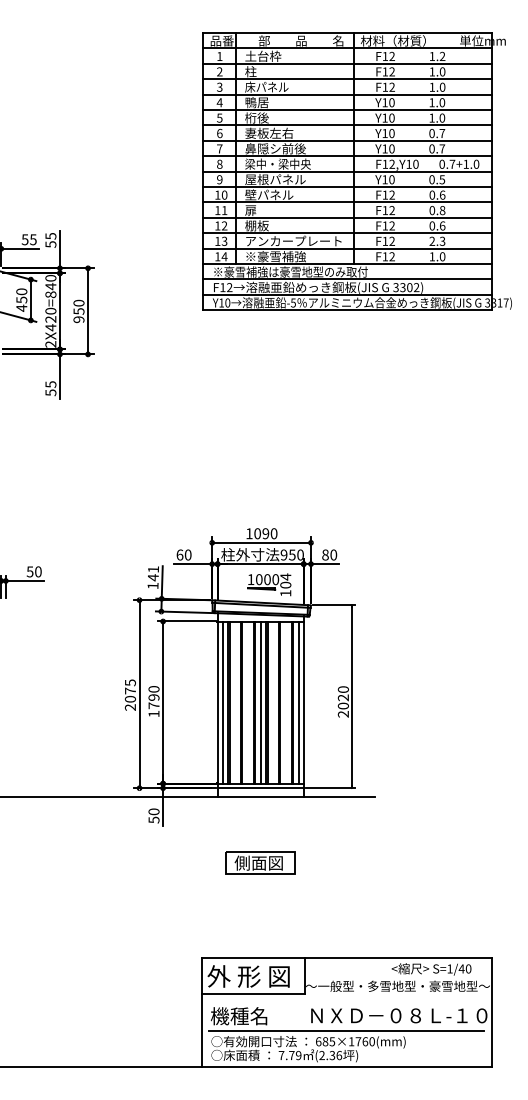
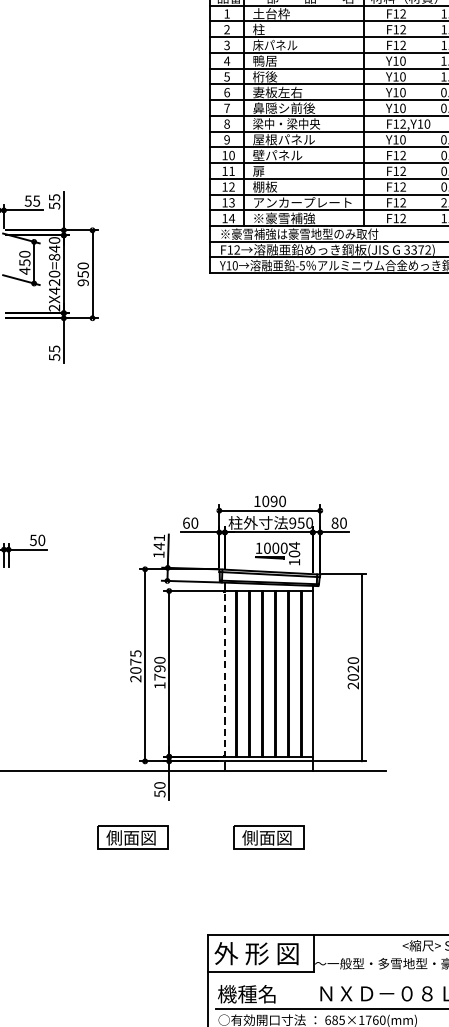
text: (409, 287) -> (420, 249), 3302) -> 3372)
line: (222, 702) -> (229, 673), removed
line: (260, 702) -> (268, 673), removed
line: (298, 702) -> (307, 673), removed
line: (217, 705) -> (224, 676), solid -> dashed
part: (127, 862) -> (132, 837), added

